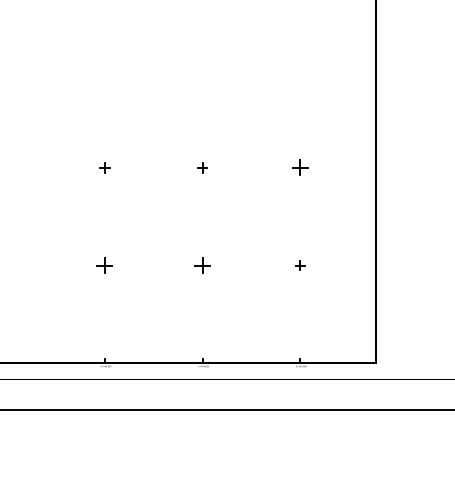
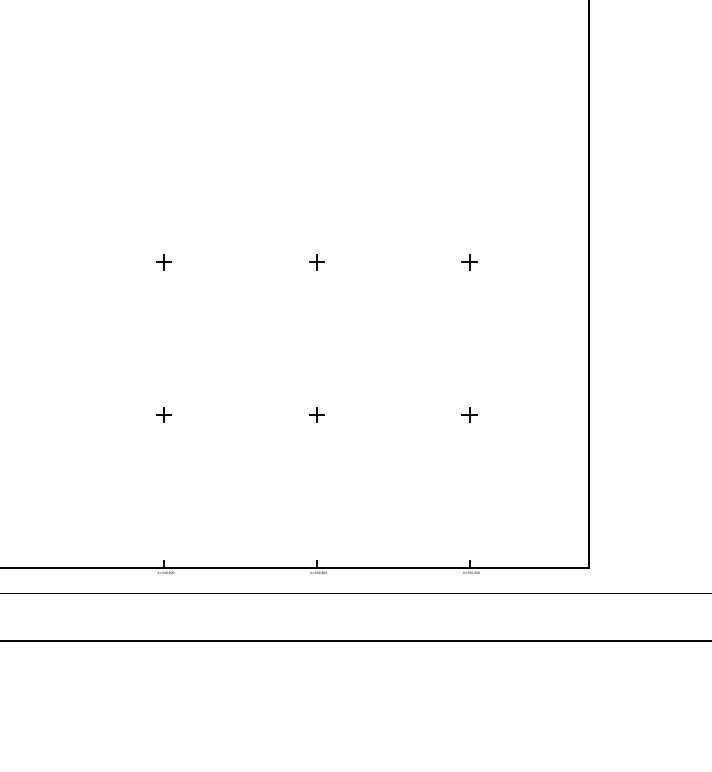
part: (300, 167) -> (470, 261), size x0.62
part: (104, 265) -> (163, 414), size x0.62
part: (202, 265) -> (316, 414), size x0.62

